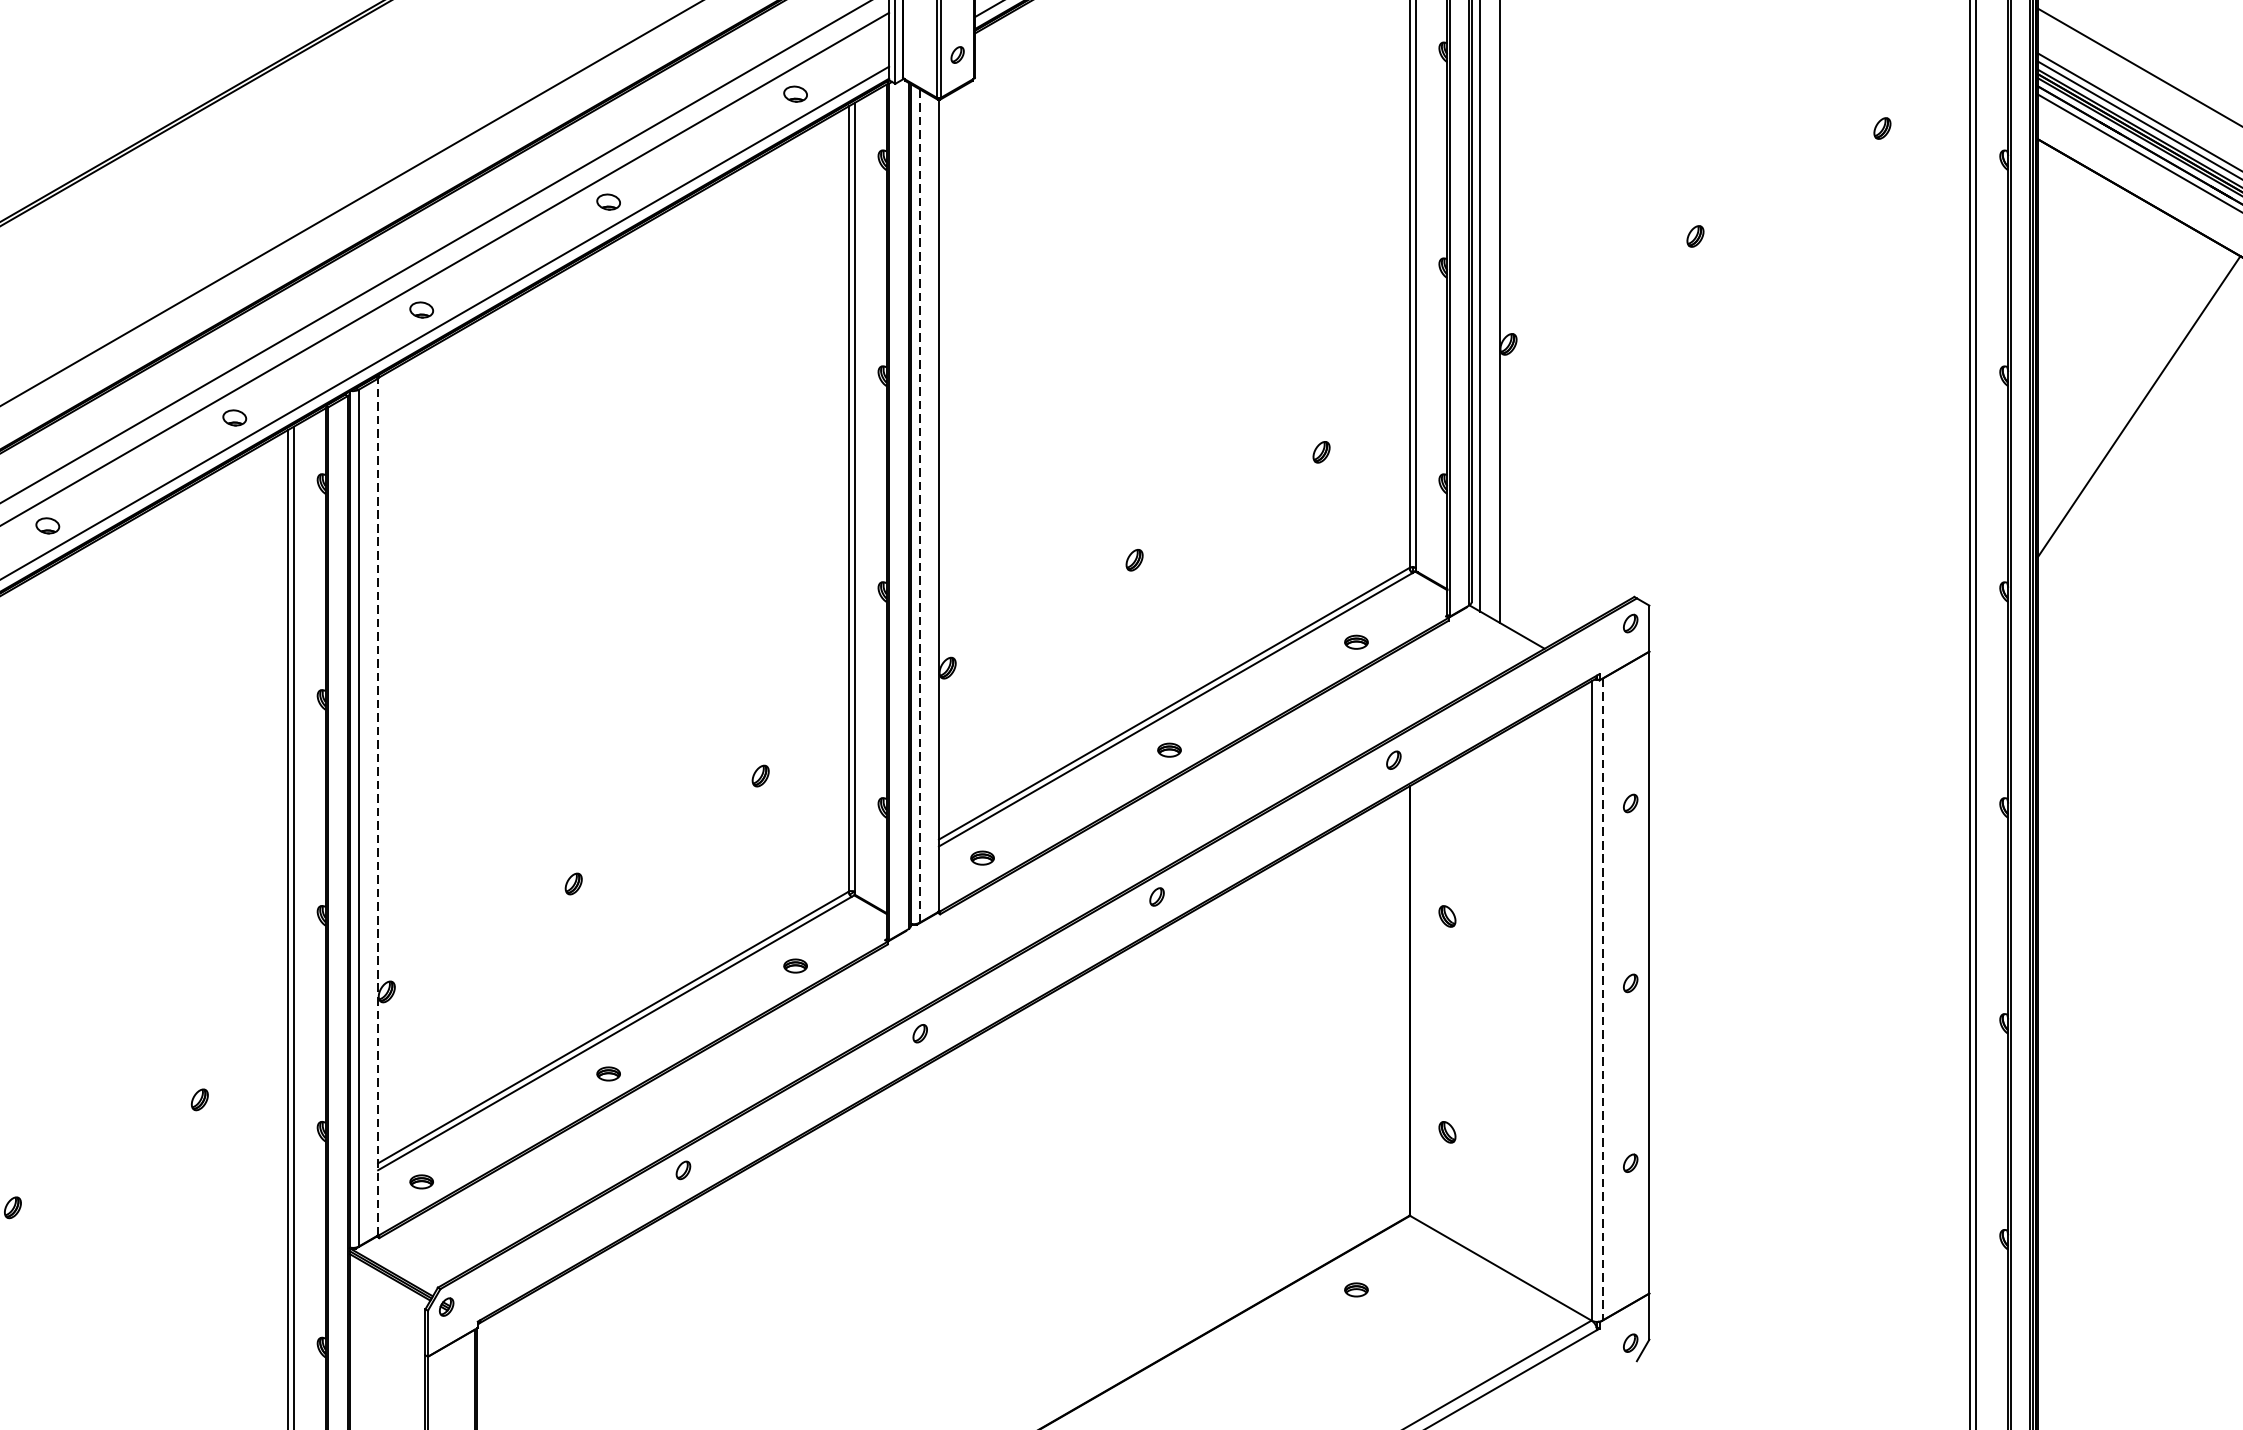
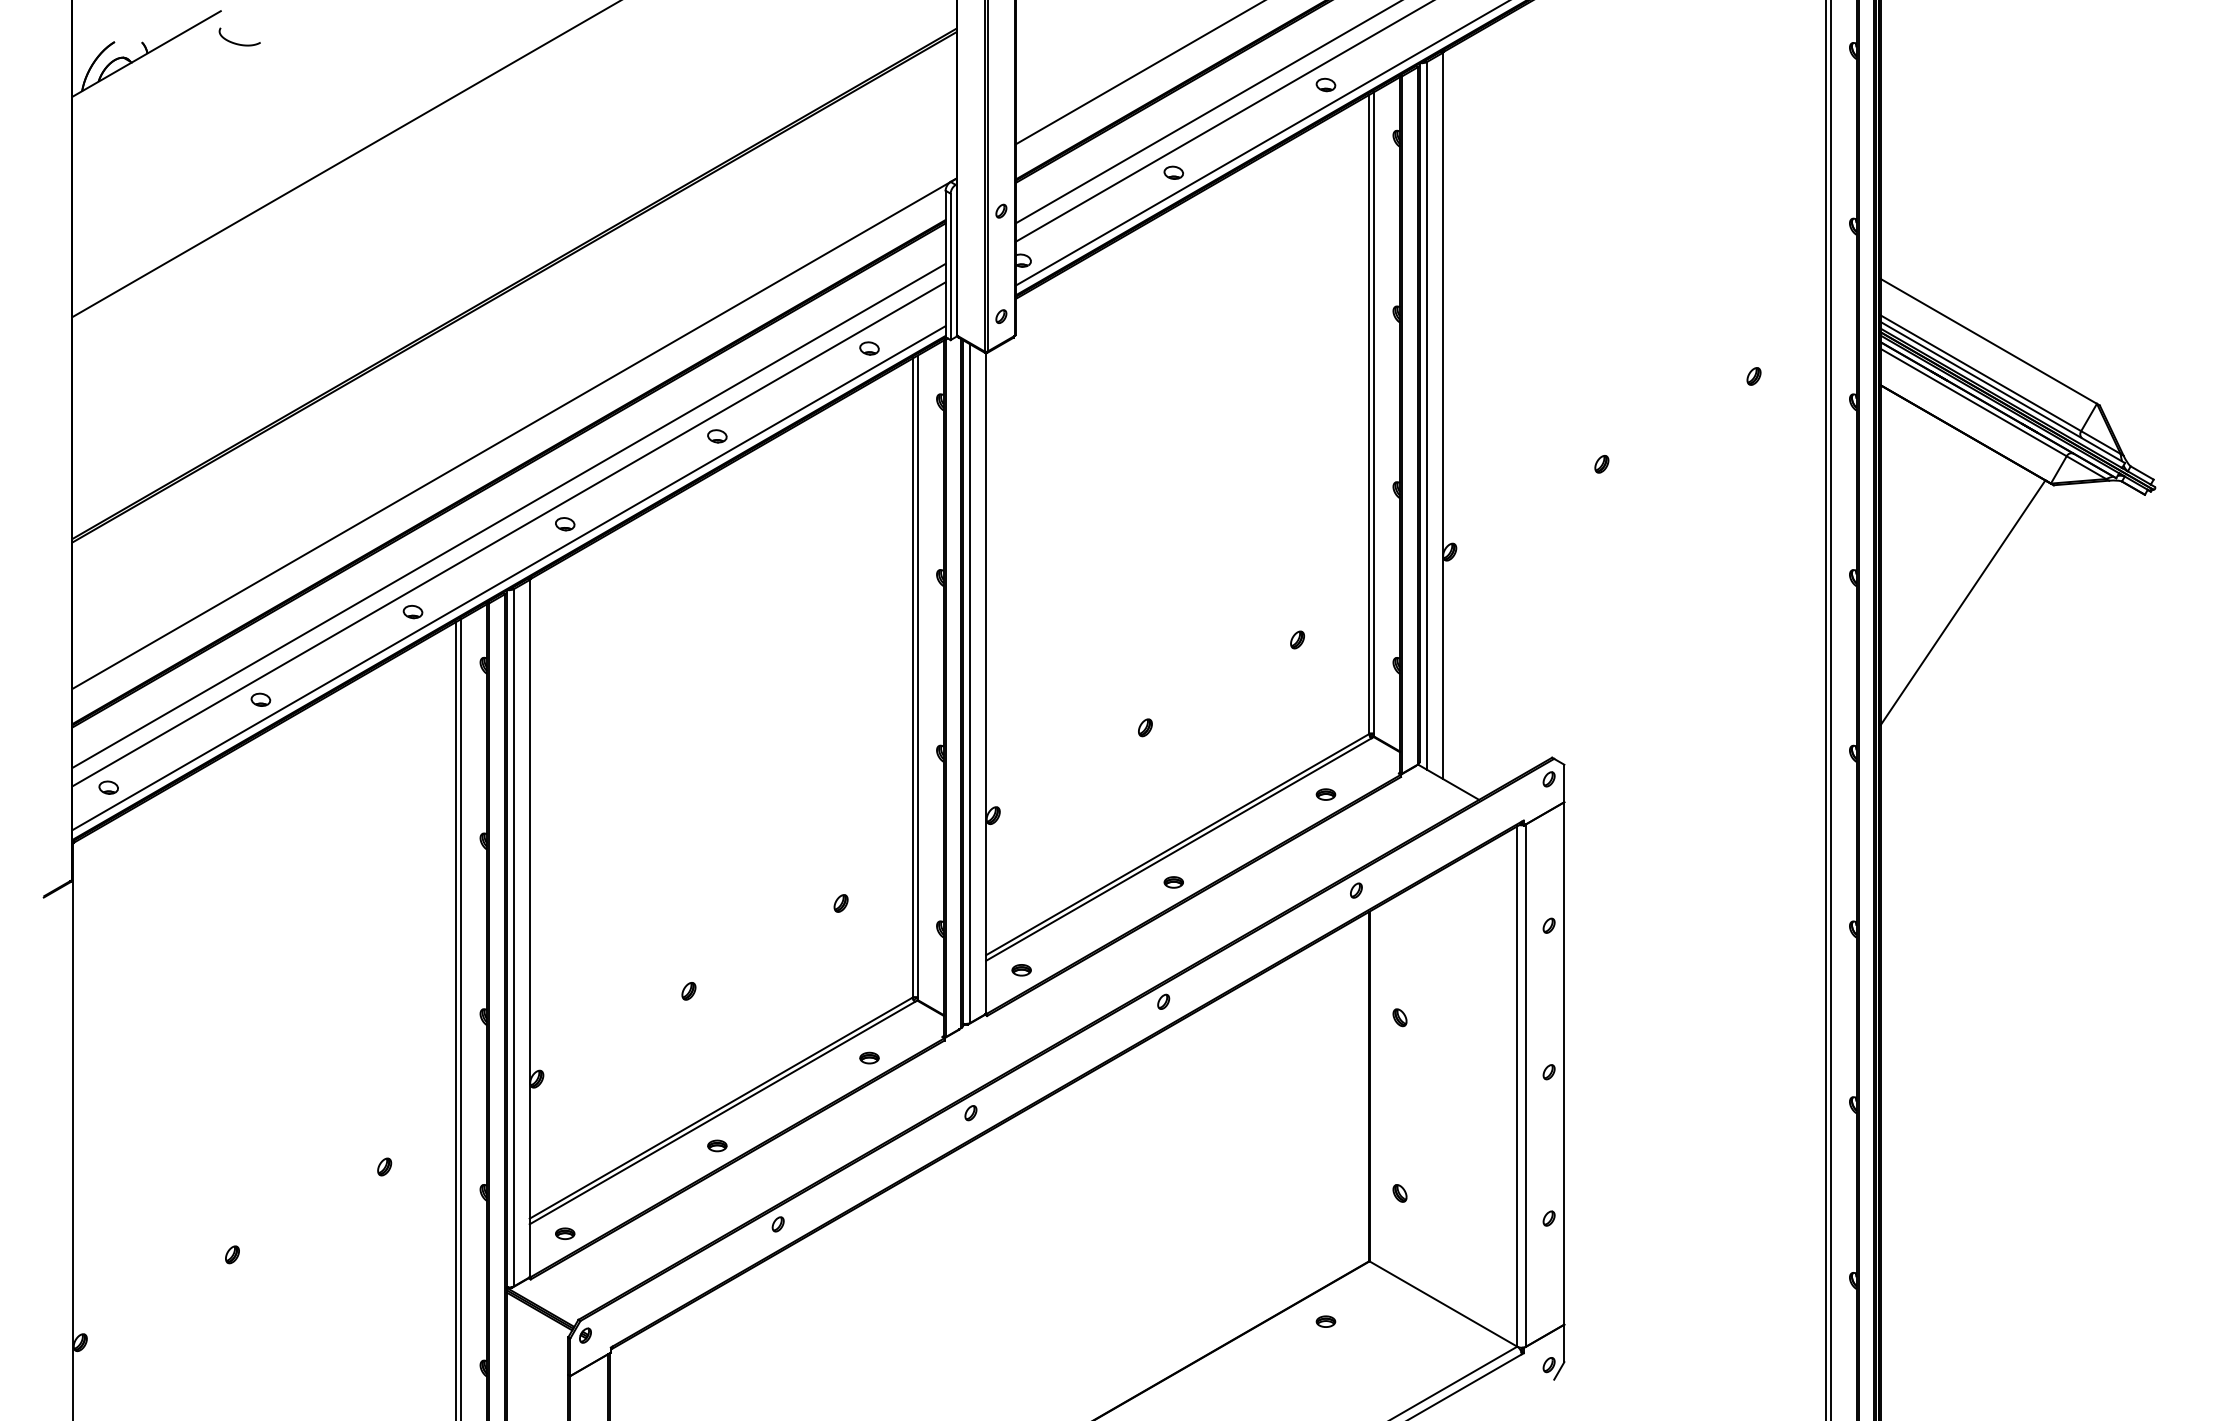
line: (919, 505) -> (970, 683), dashed -> solid
line: (377, 806) -> (529, 928), dashed -> solid
line: (1602, 999) -> (1526, 1085), dashed -> solid

